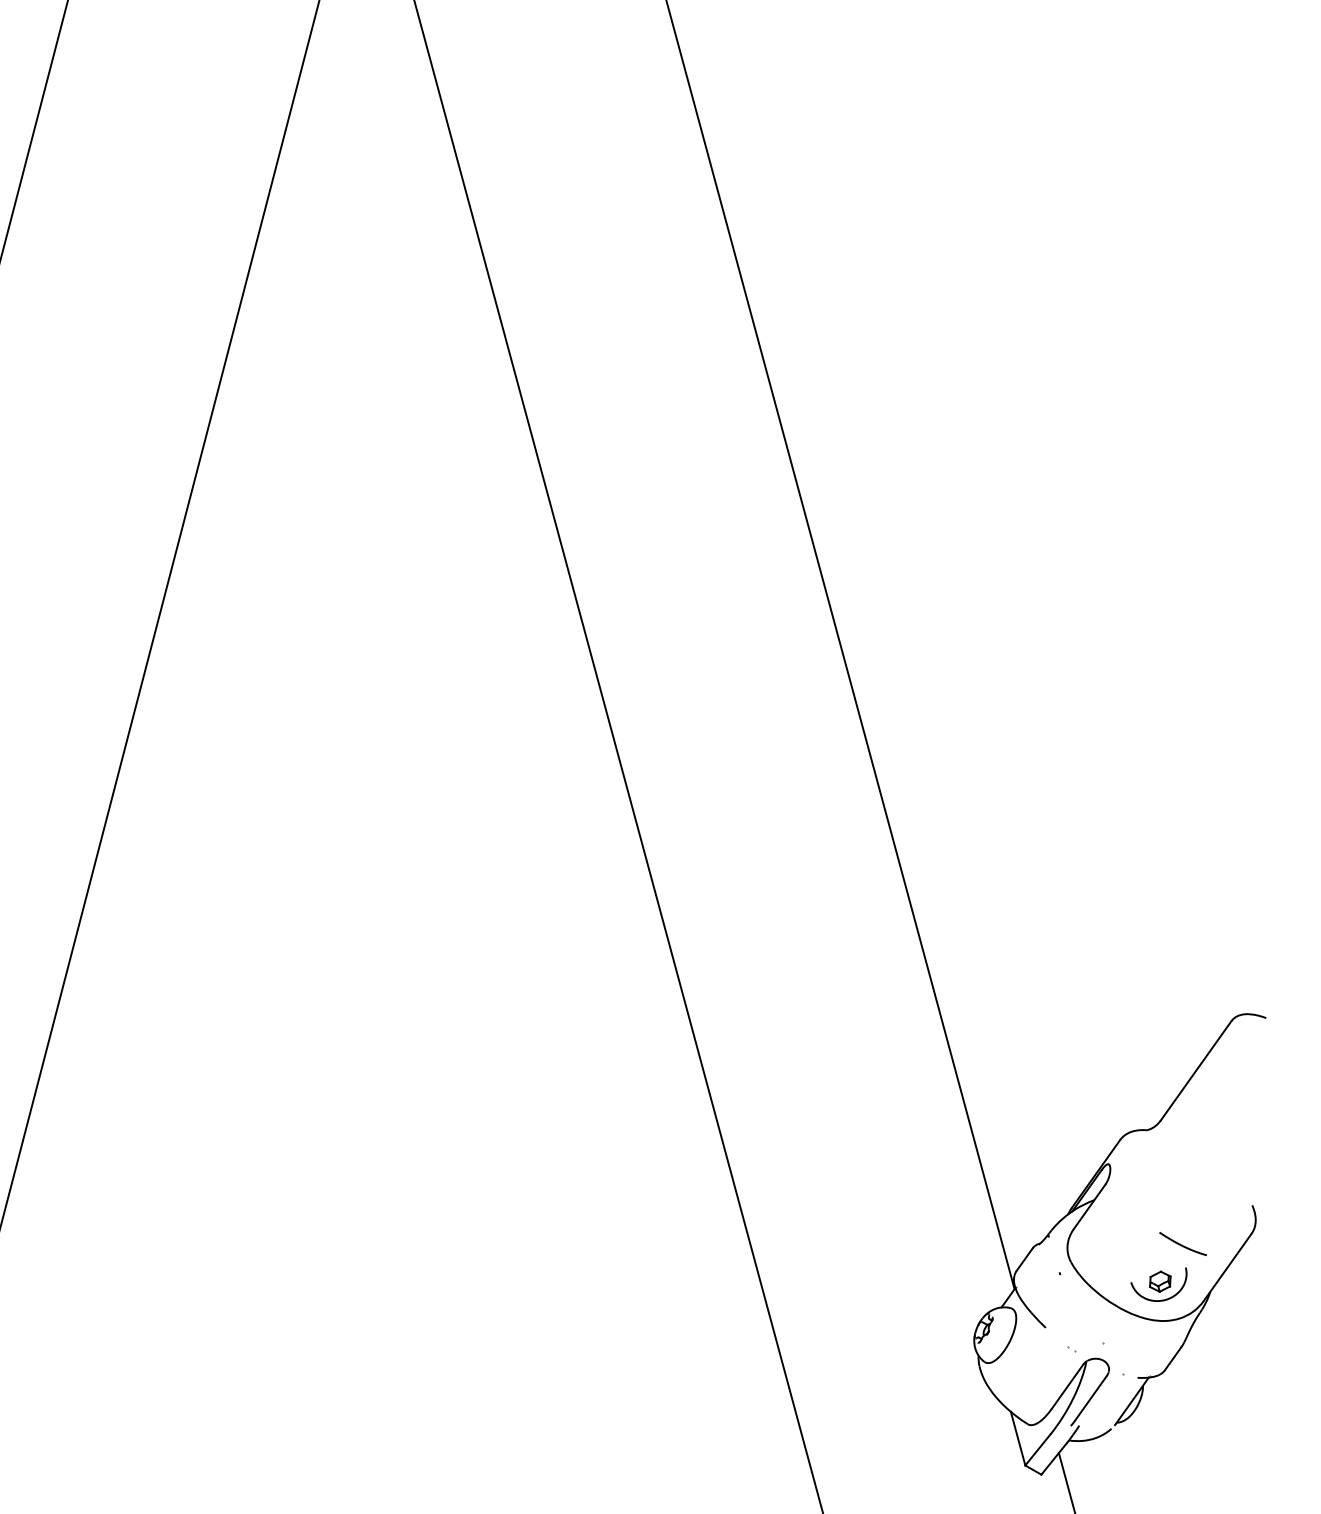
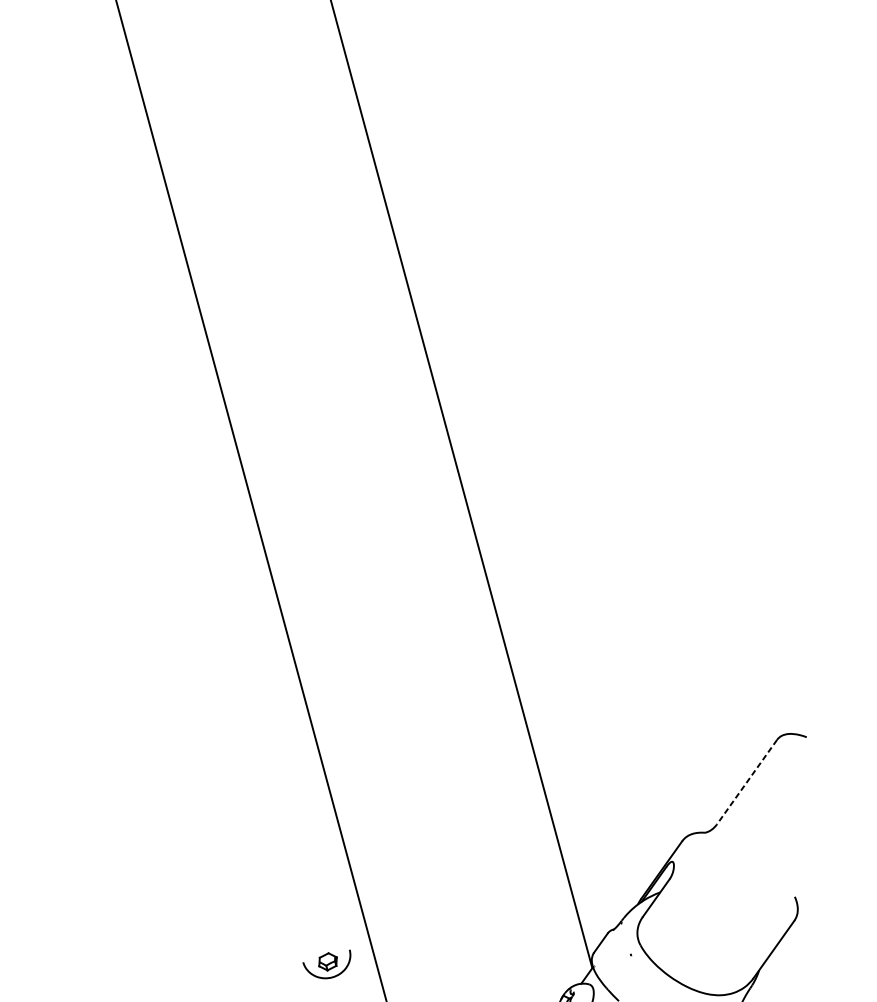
line: (1196, 1070) -> (747, 781), solid -> dashed
curve: (1182, 1244) -> (735, 930), removed
part: (1158, 1284) -> (326, 964), moved

